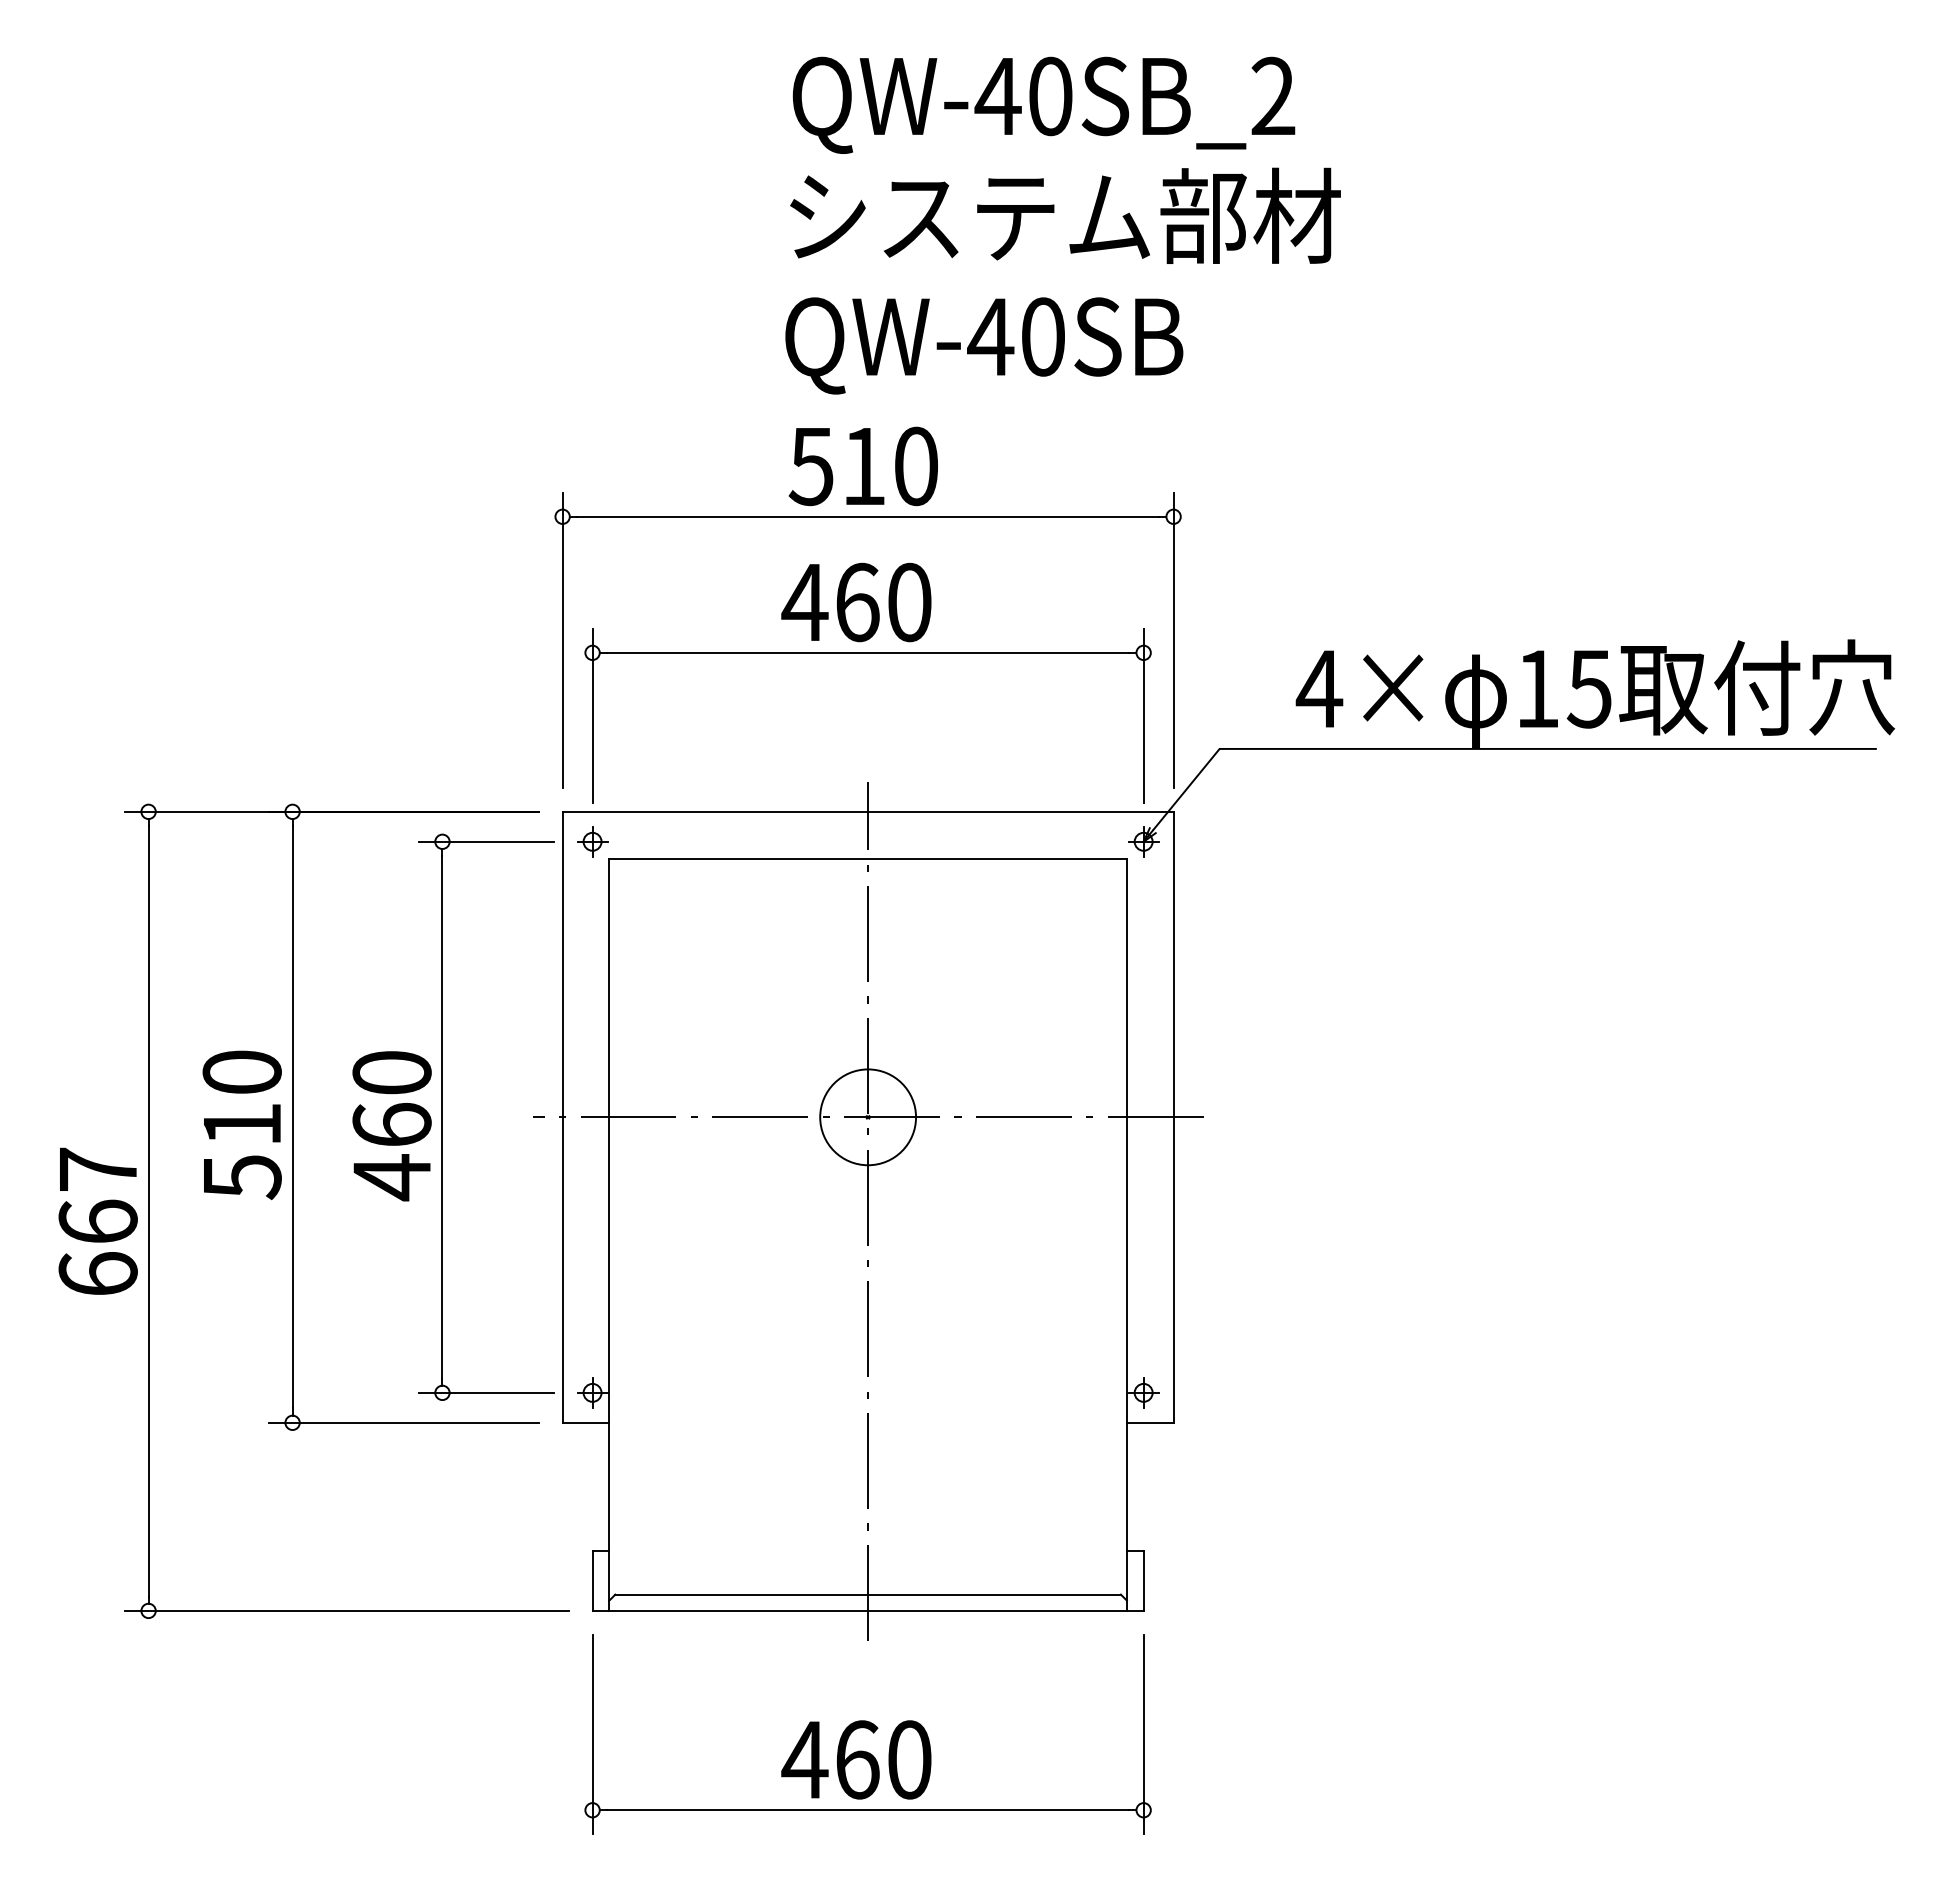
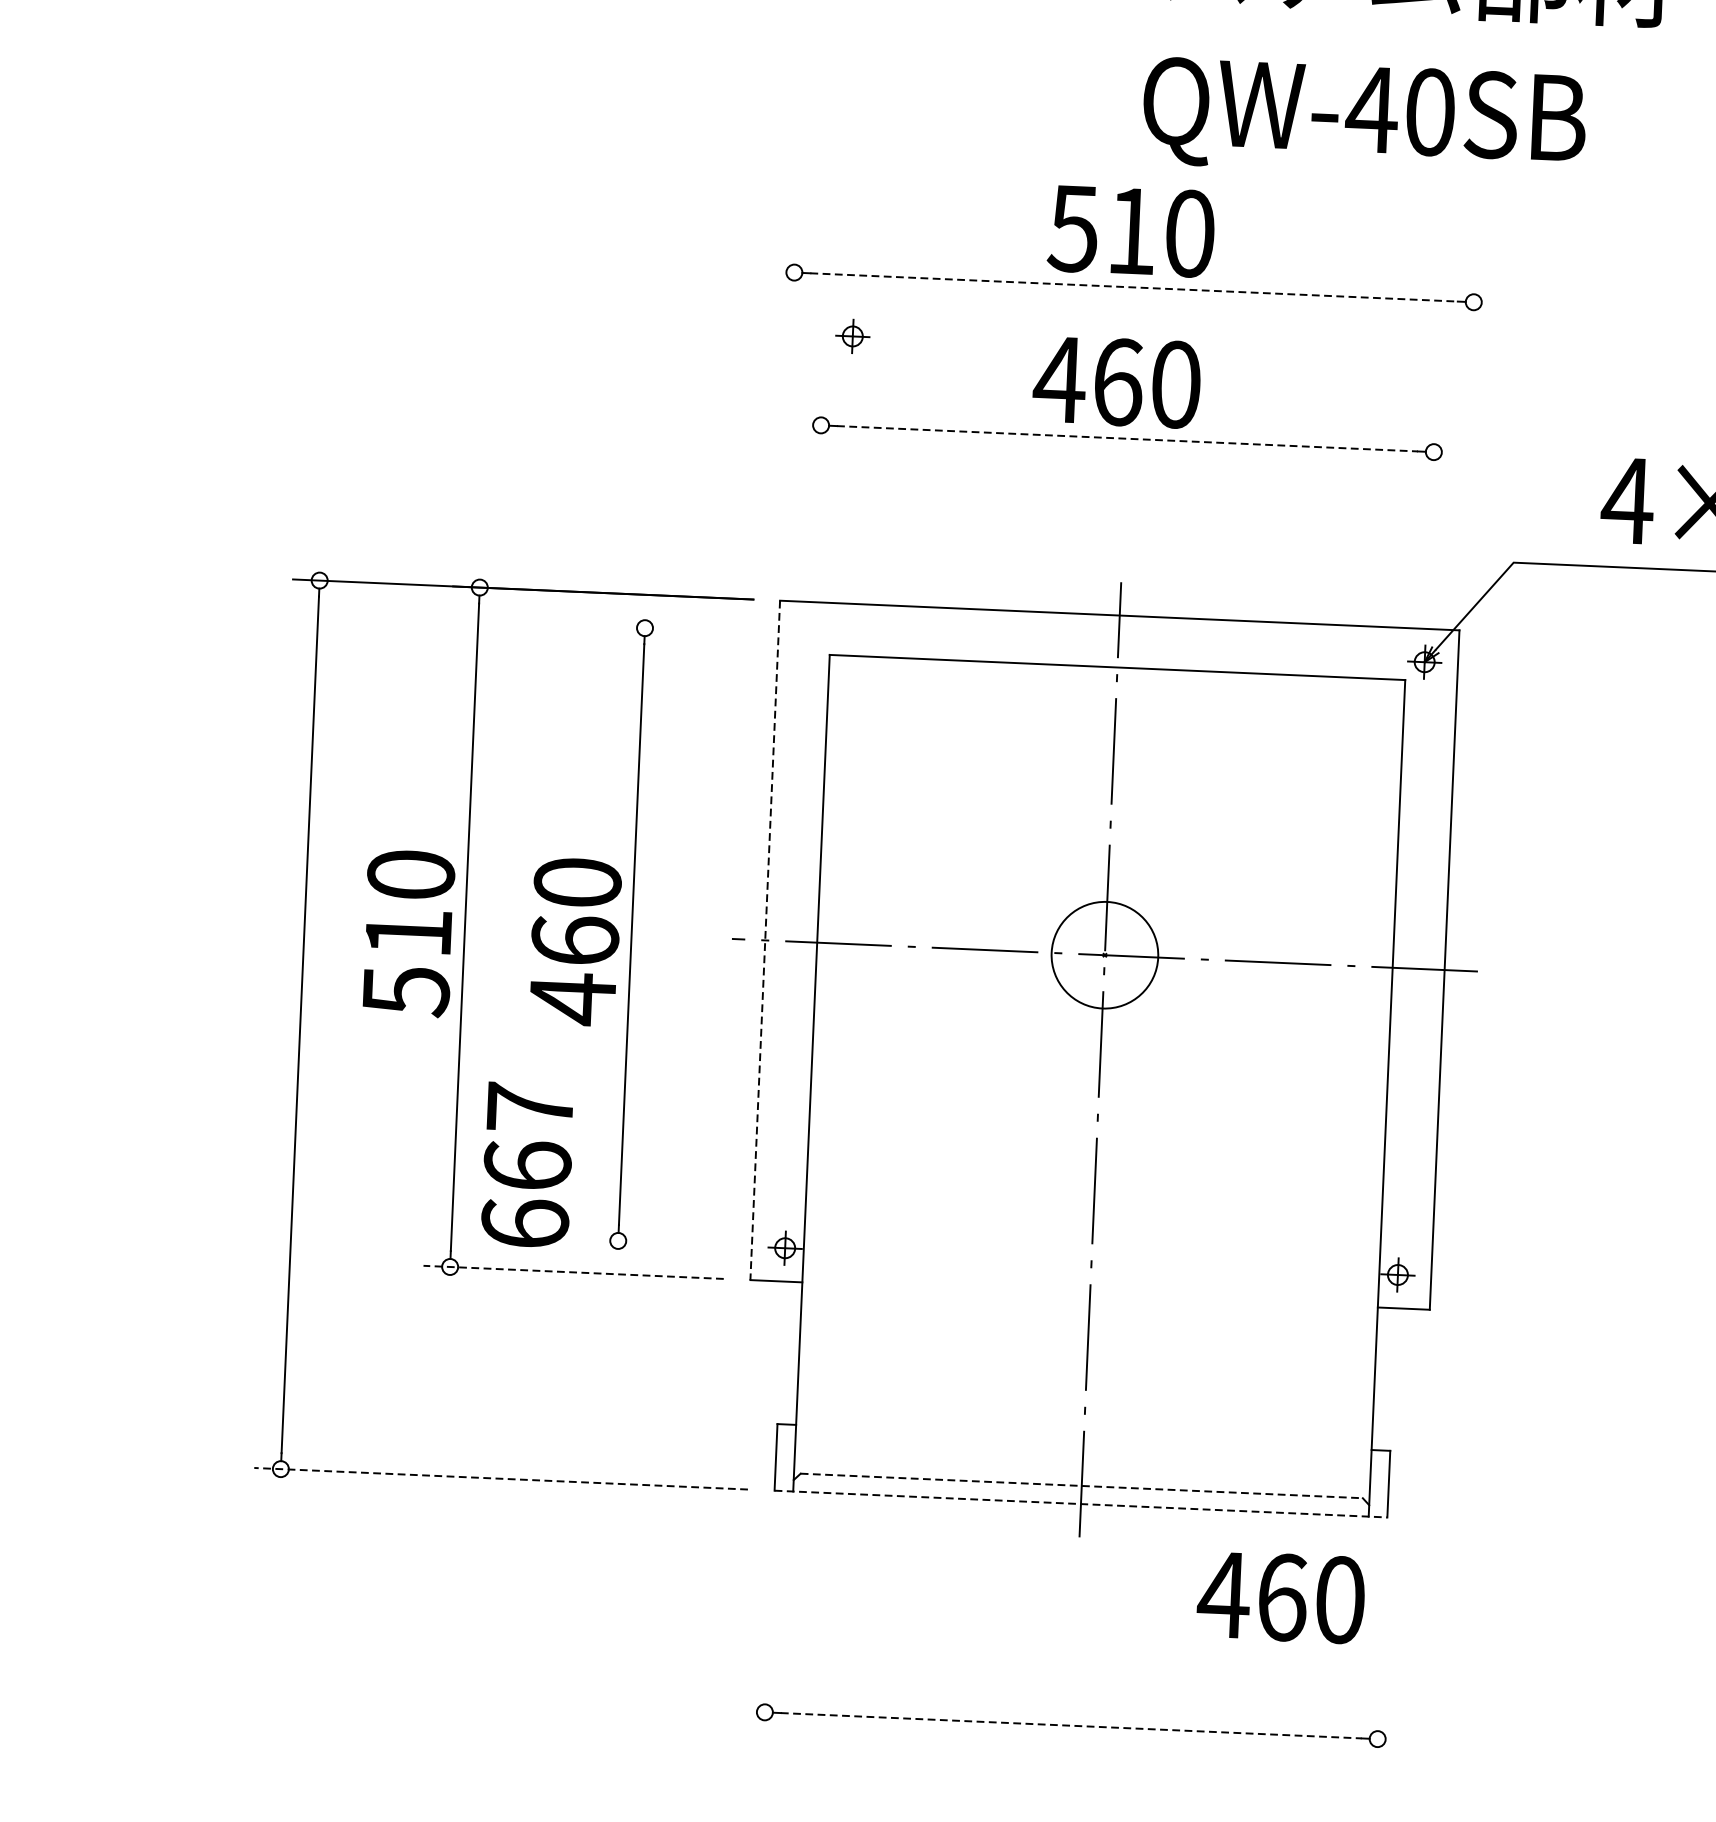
text: (984, 345) -> (1364, 118), moved
line: (868, 516) -> (1134, 287), solid -> dashed
line: (562, 639) -> (788, 409), removed
line: (1173, 639) -> (1467, 438), removed
line: (868, 652) -> (1127, 438), solid -> dashed
line: (592, 715) -> (817, 495), removed
line: (1143, 715) -> (1430, 521), removed
line: (485, 841) -> (692, 629), removed
part: (592, 841) -> (852, 336), moved
line: (562, 1117) -> (765, 940), solid -> dashed
text: (97, 1220) -> (526, 1164), moved
line: (485, 1392) -> (666, 1242), removed
line: (403, 1422) -> (573, 1271), solid -> dashed
line: (868, 1594) -> (1082, 1485), solid -> dashed
line: (346, 1610) -> (500, 1478), solid -> dashed
line: (868, 1610) -> (1081, 1503), solid -> dashed
line: (592, 1734) -> (768, 1628), removed
line: (1143, 1734) -> (1381, 1654), removed
text: (856, 1759) -> (1281, 1597), moved
line: (868, 1810) -> (1071, 1726), solid -> dashed

